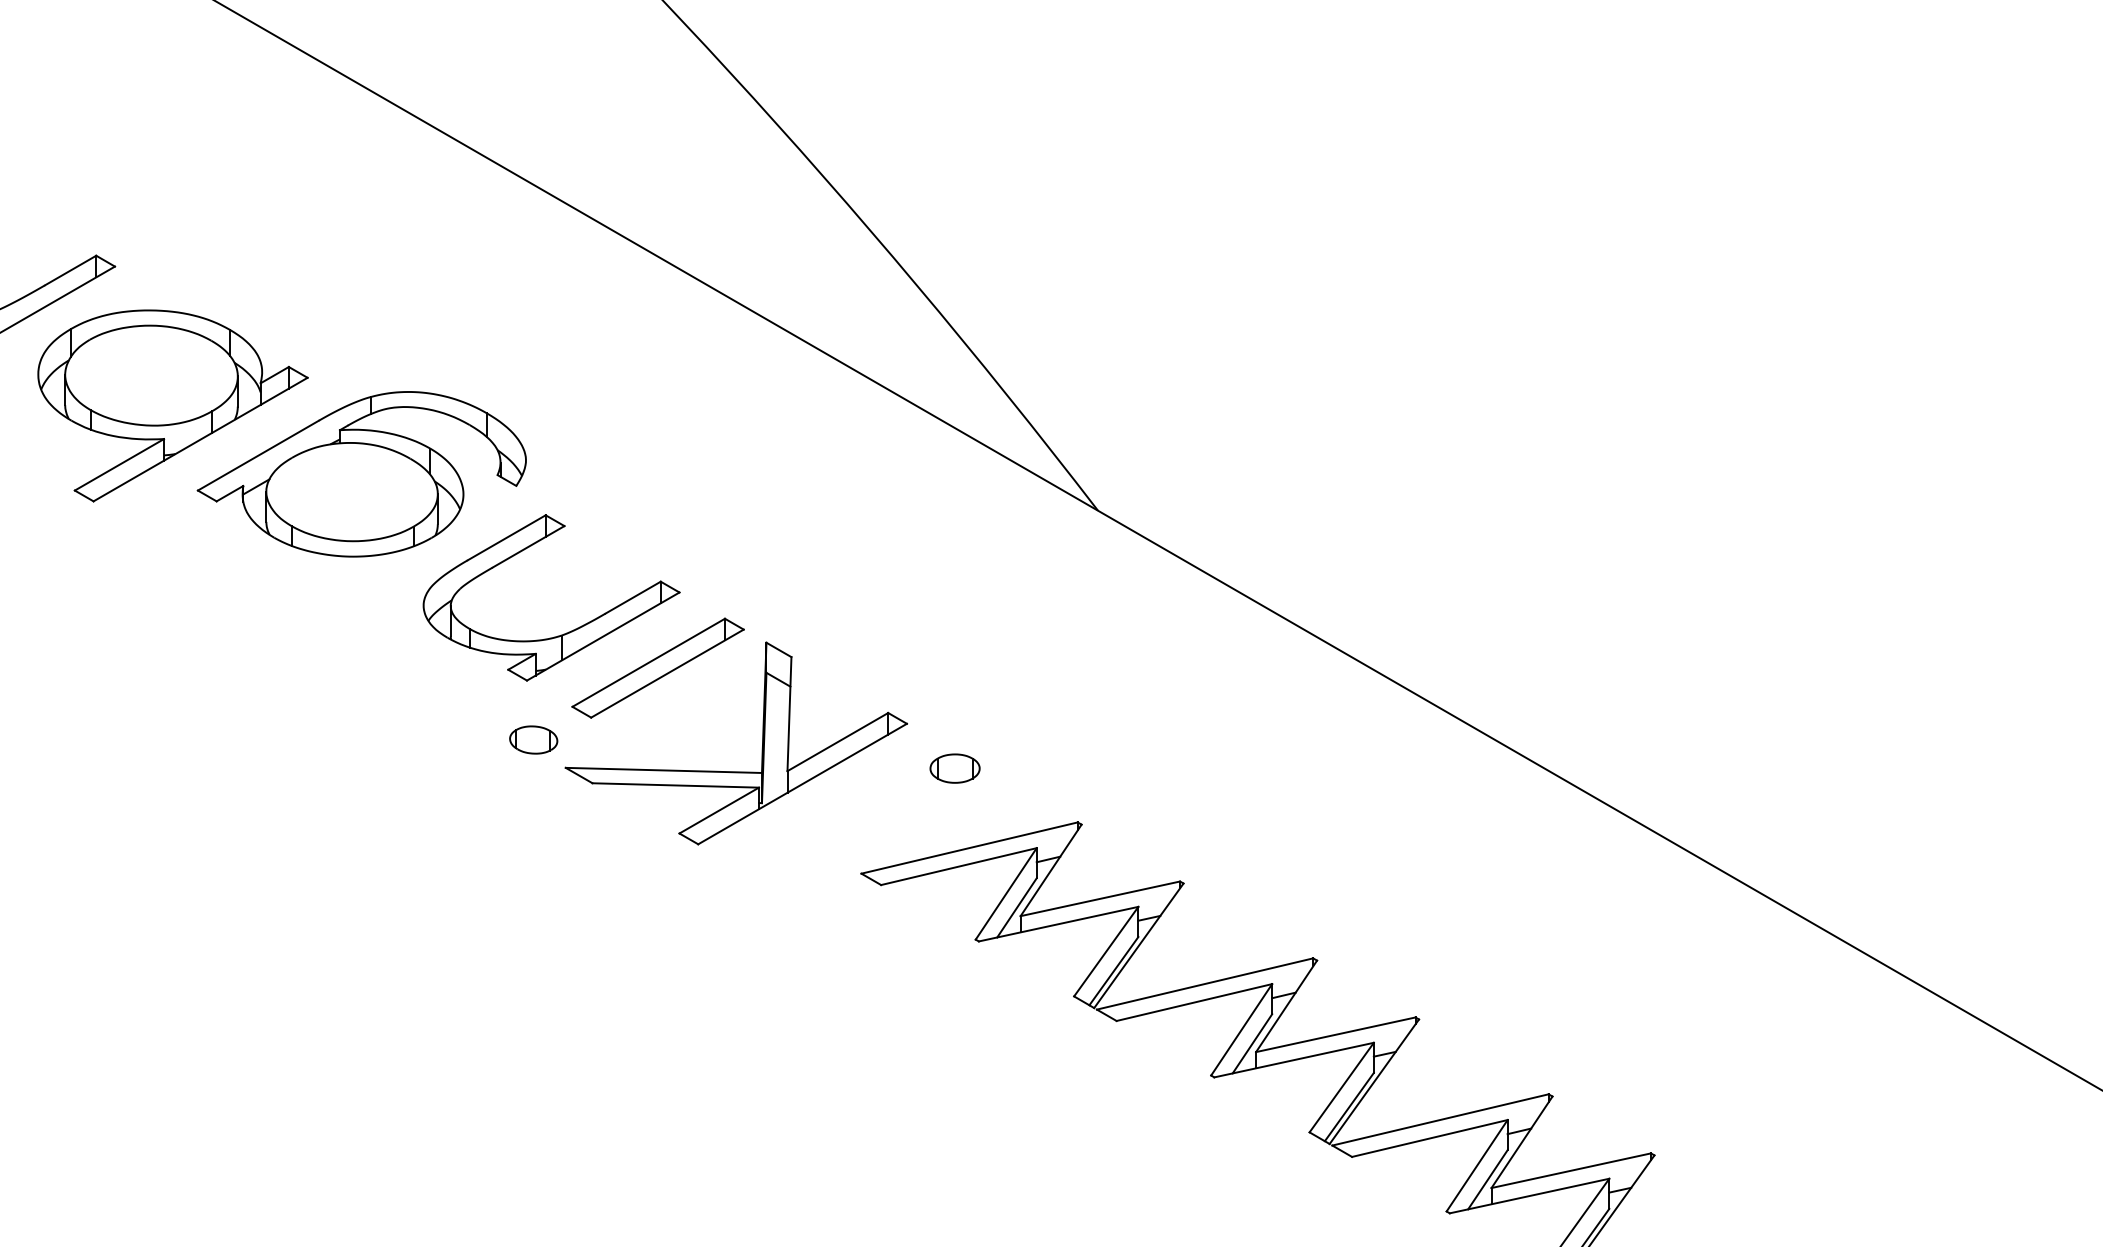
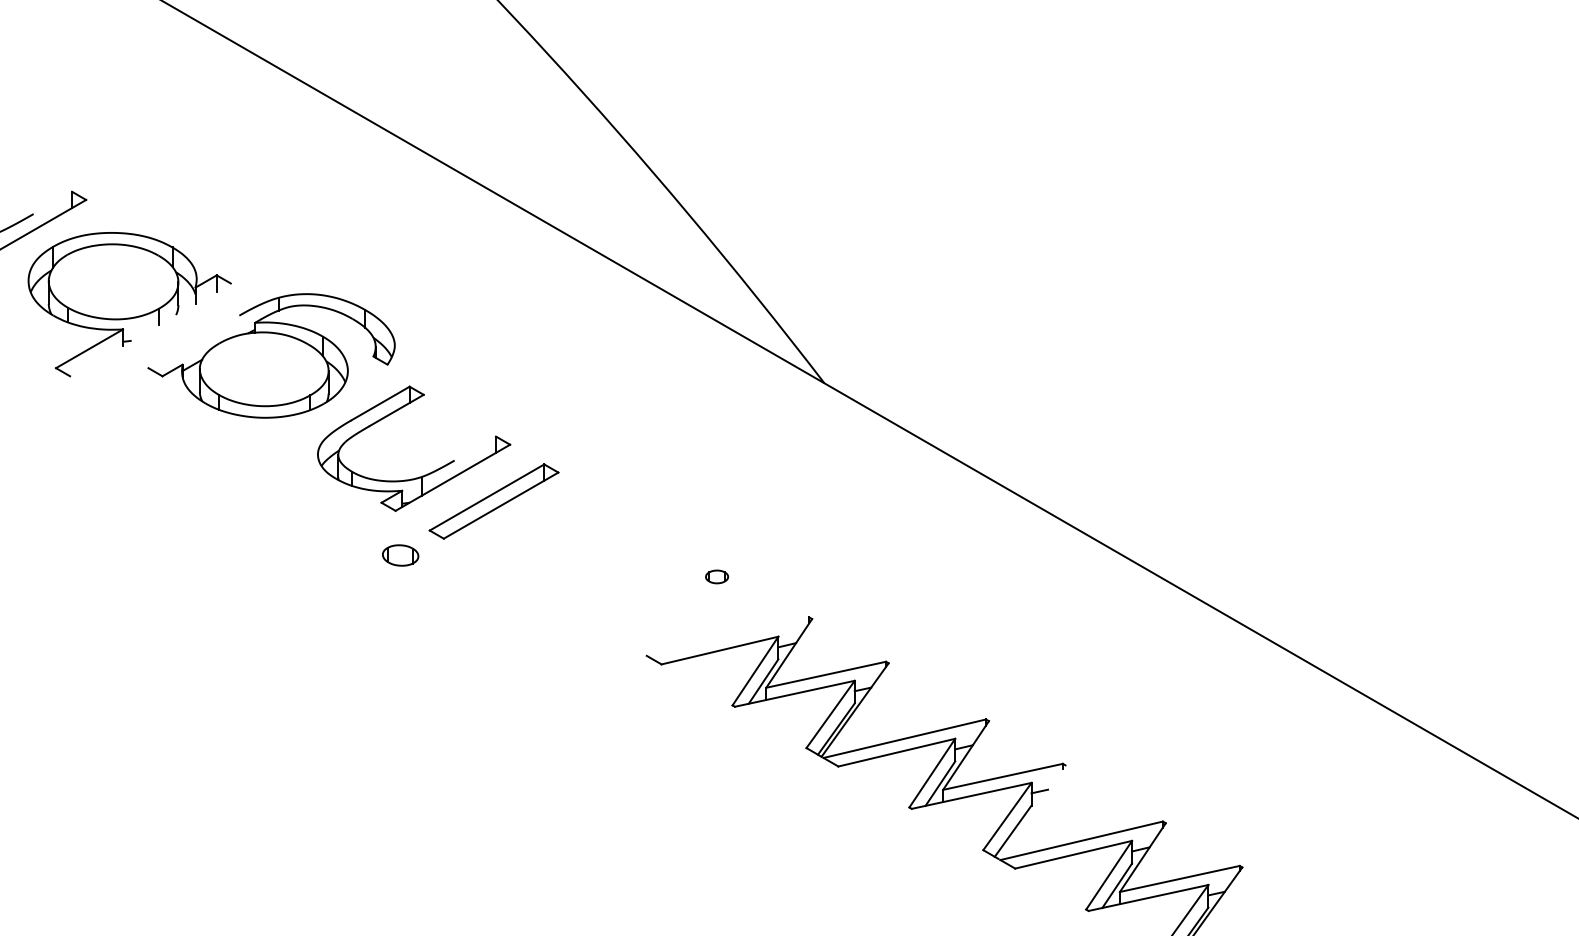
line: (70, 270) -> (52, 202), removed
line: (200, 439) -> (150, 329), removed
line: (257, 455) -> (193, 341), removed
line: (632, 597) -> (474, 448), removed
part: (761, 749) -> (571, 562), removed
part: (954, 768) -> (716, 576), size x0.6
line: (969, 847) -> (727, 636), removed
line: (1374, 1081) -> (1032, 811), removed

